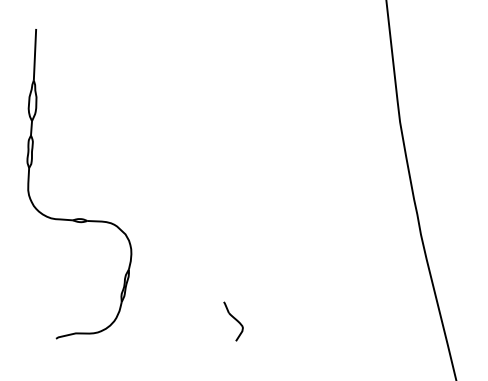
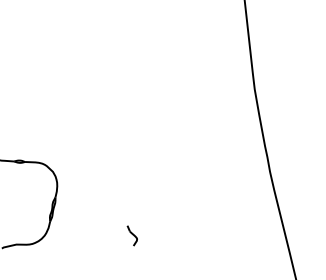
part: (233, 321) -> (132, 235), size x0.7

